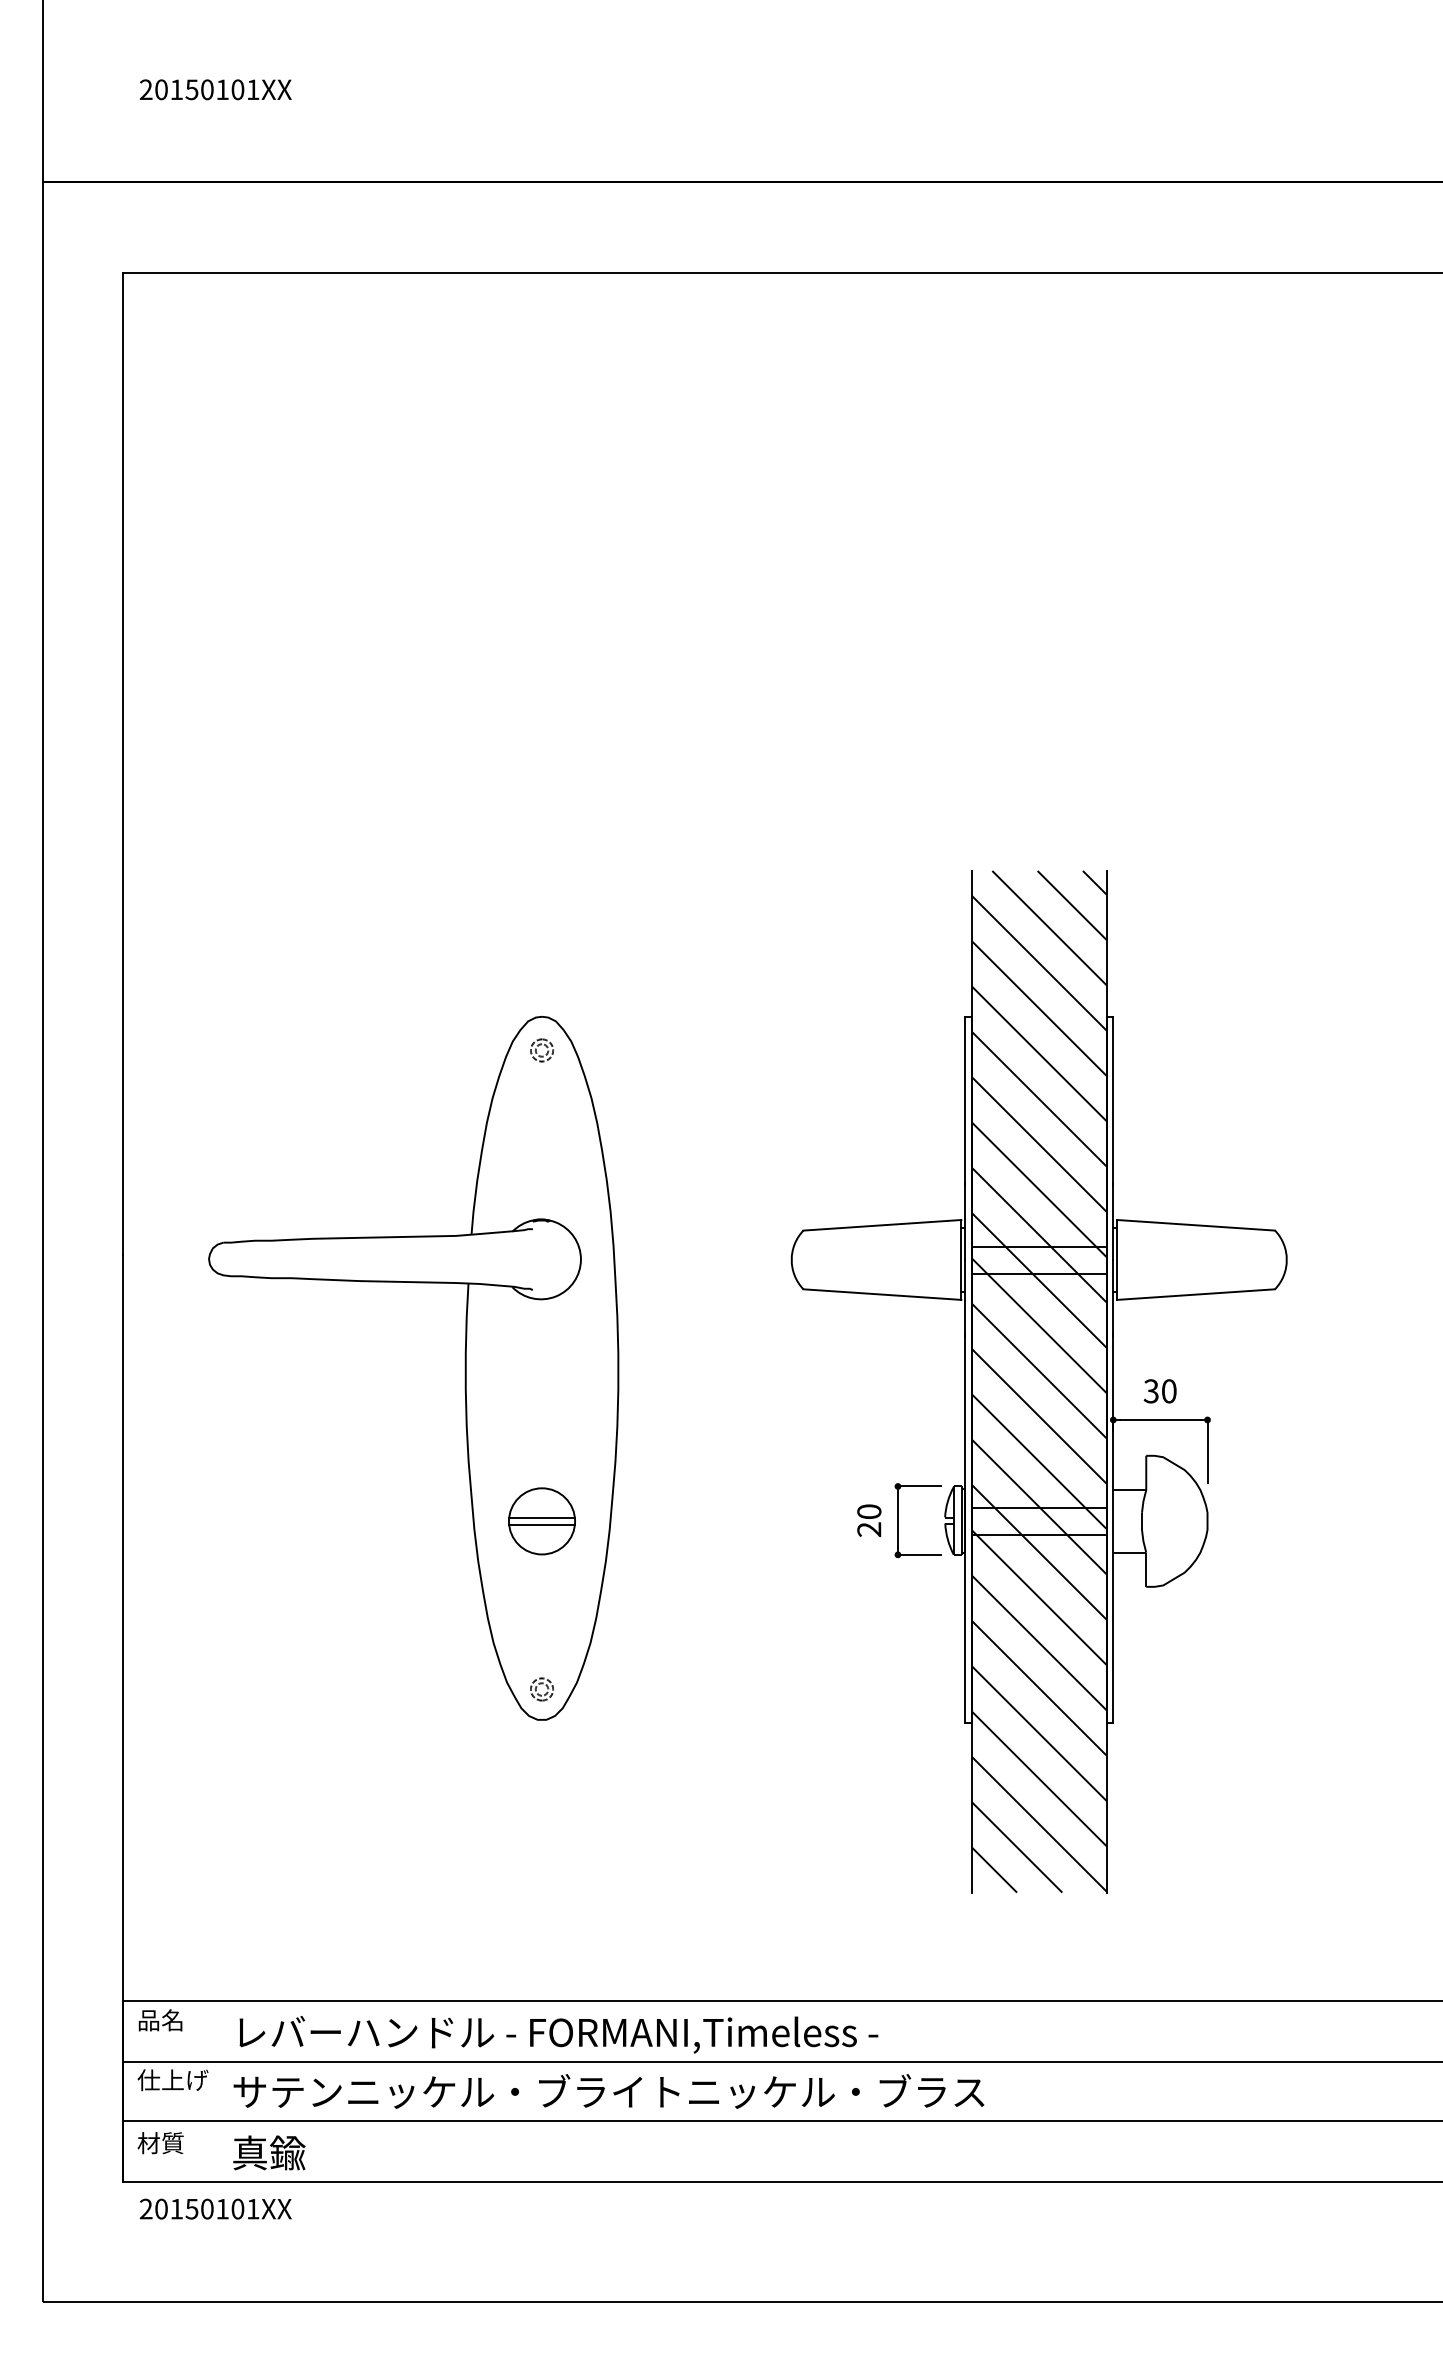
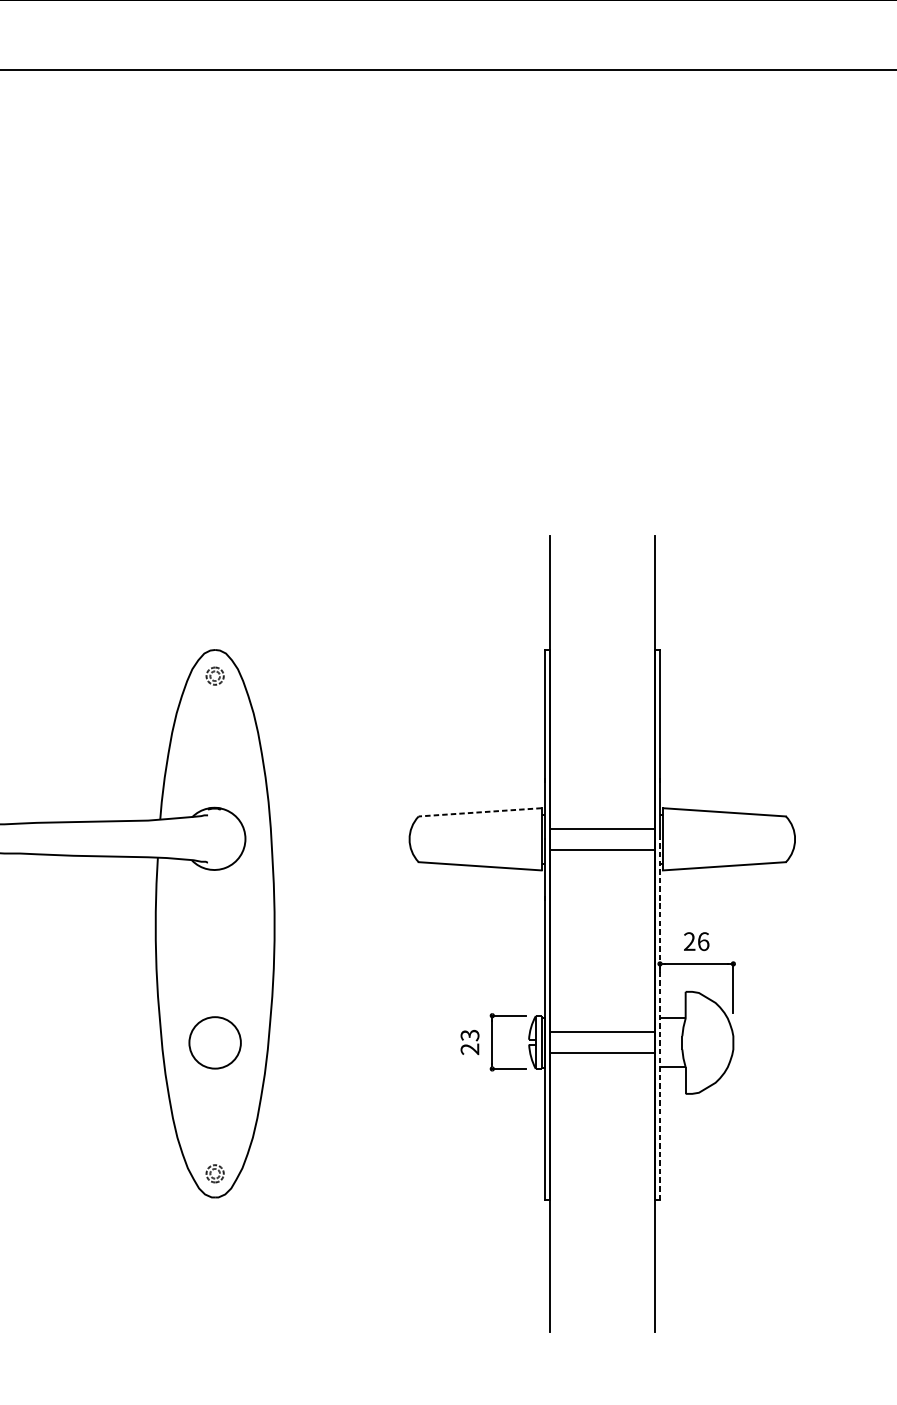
line: (881, 1225) -> (479, 812), solid -> dashed
hatch: (1039, 1381) -> (602, 933), removed
text: (1159, 1391) -> (695, 941), 30 -> 26
line: (1113, 1491) -> (660, 1019), solid -> dashed
text: (869, 1511) -> (470, 1035), 20 -> 23
line: (541, 1518) -> (214, 1040), removed
line: (541, 1524) -> (214, 1045), removed

